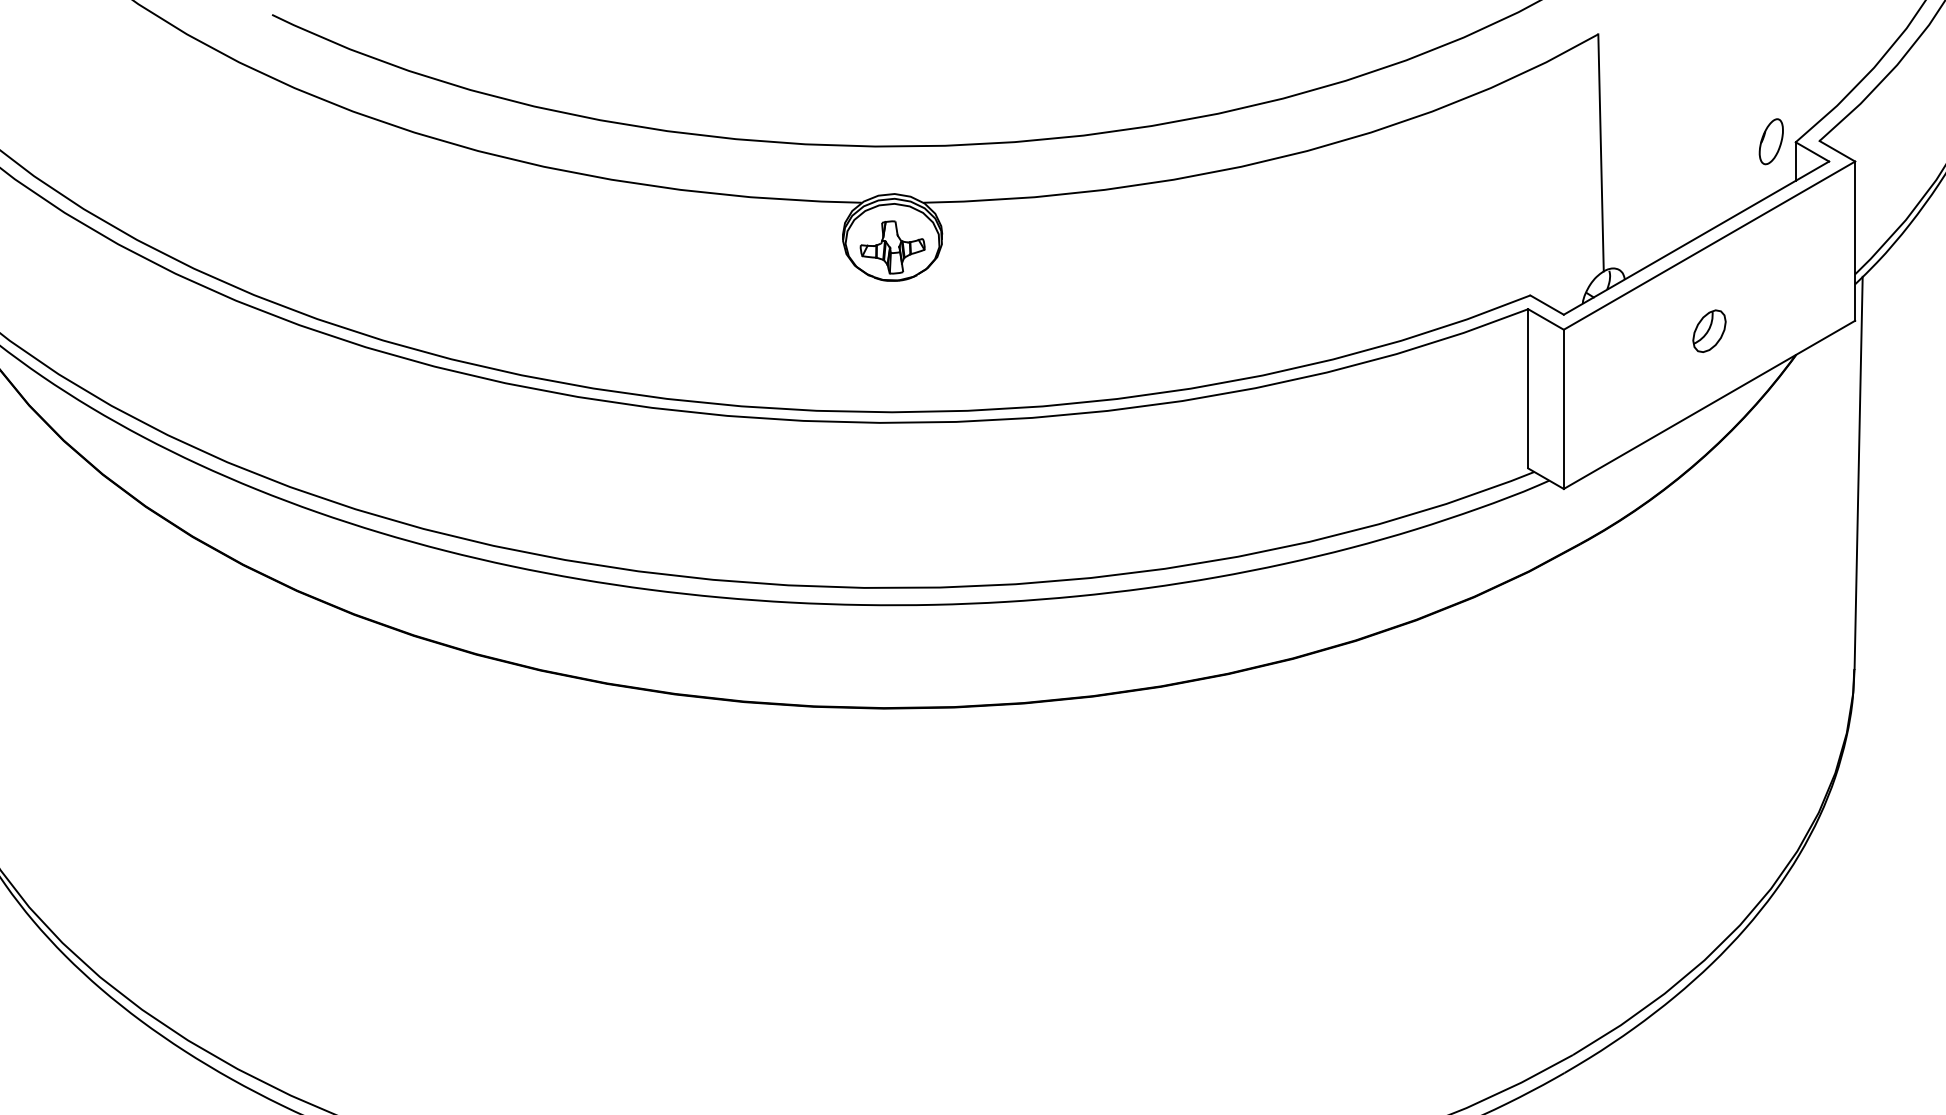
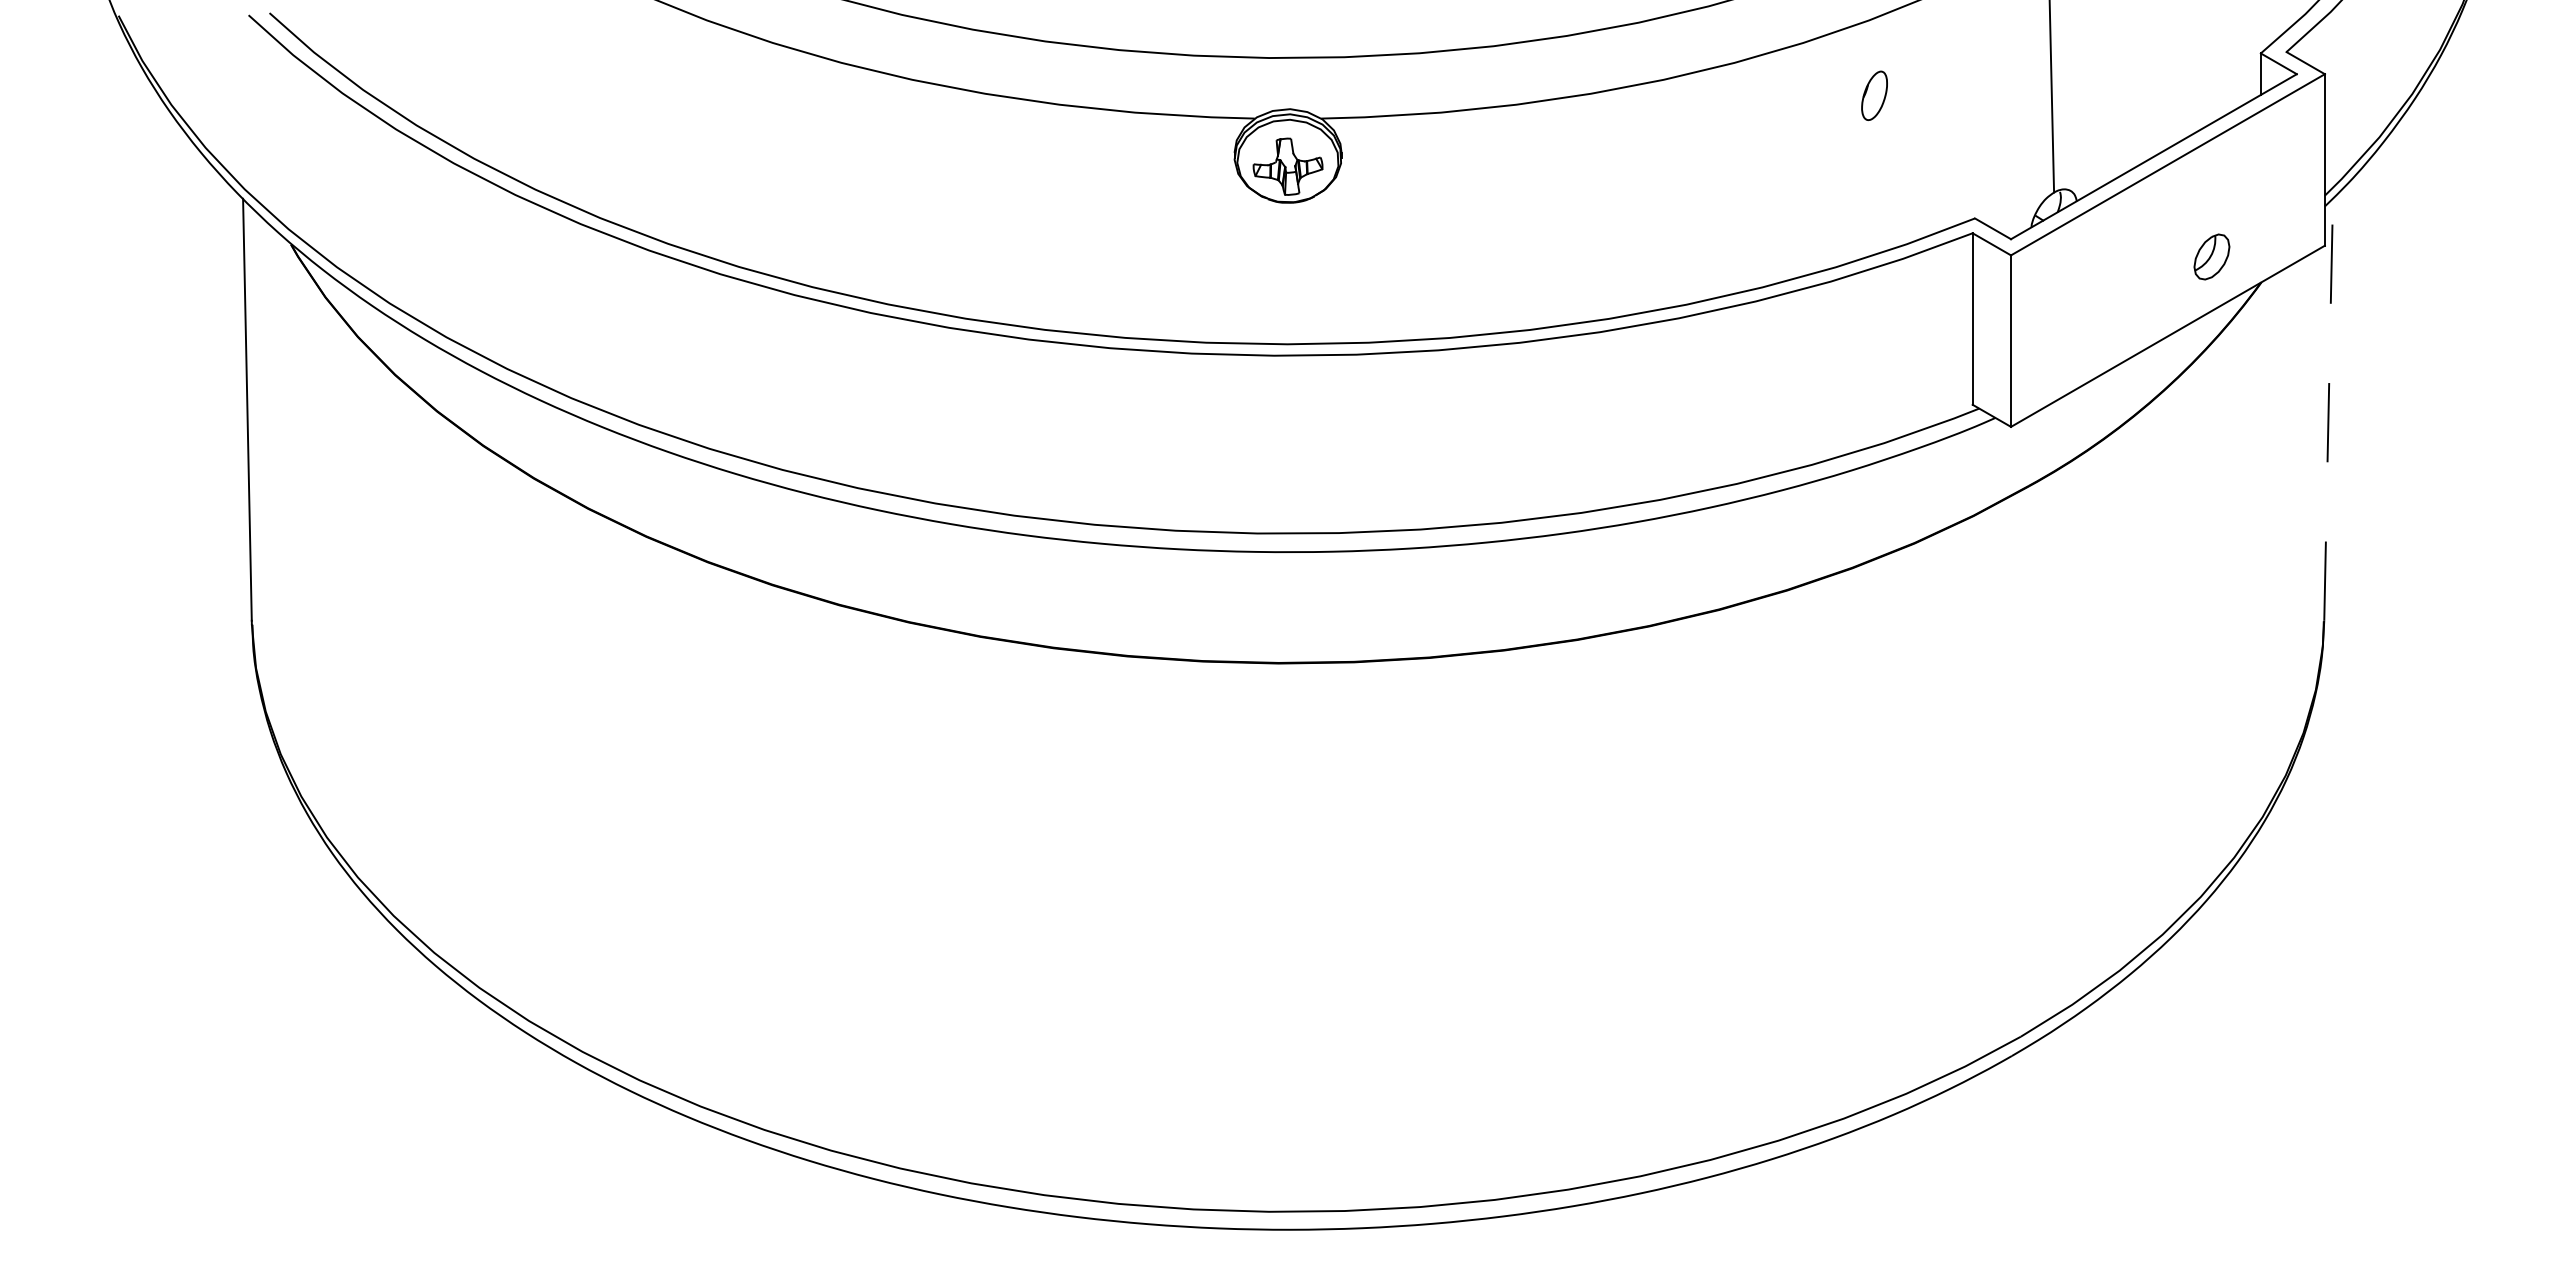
part: (1771, 141) -> (1874, 95), moved
part: (1709, 330) -> (2211, 256), moved
line: (1858, 472) -> (2328, 409), solid -> dashed

